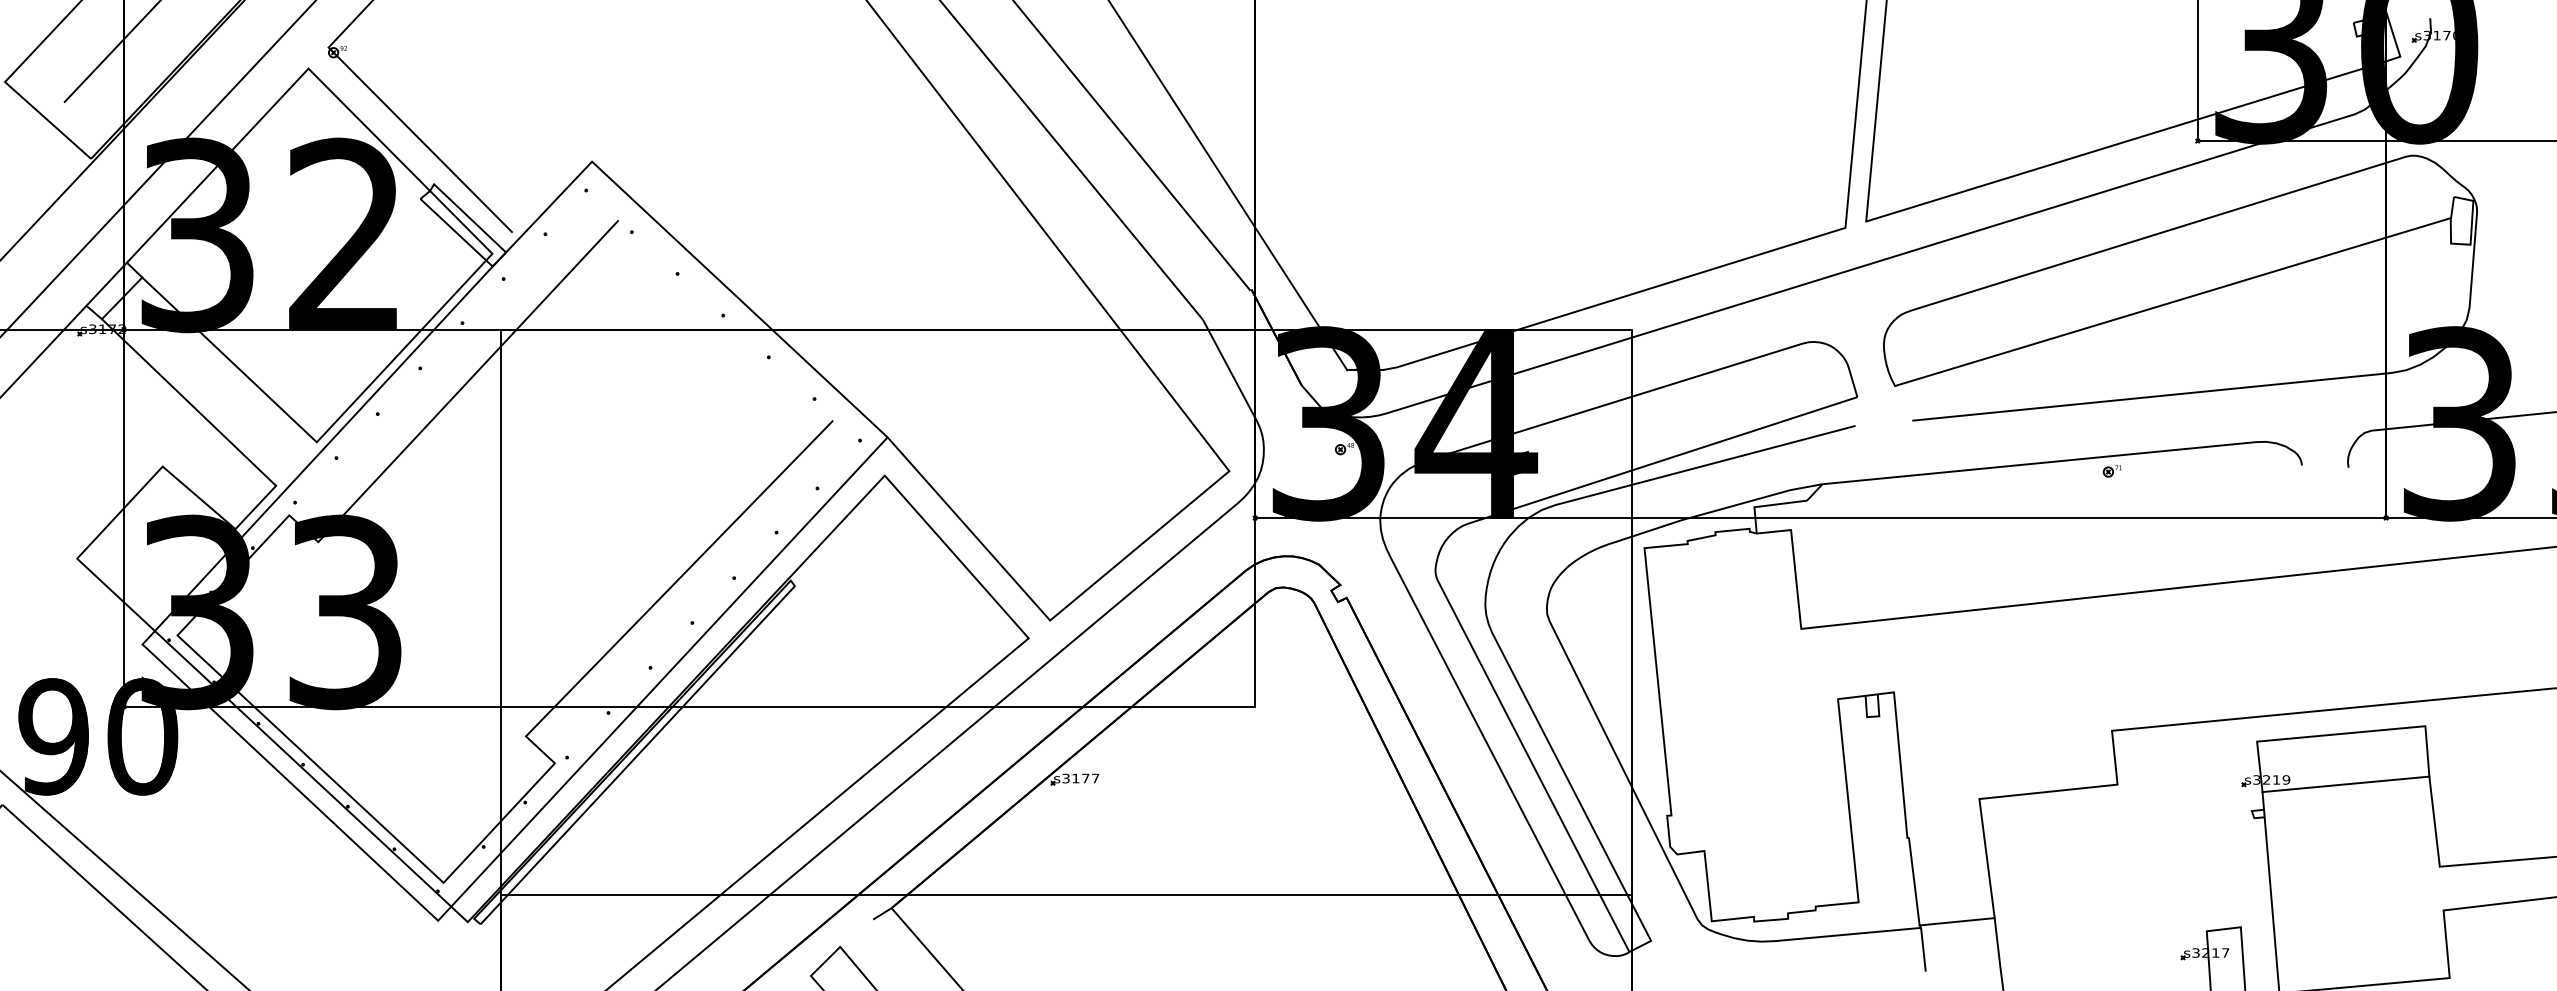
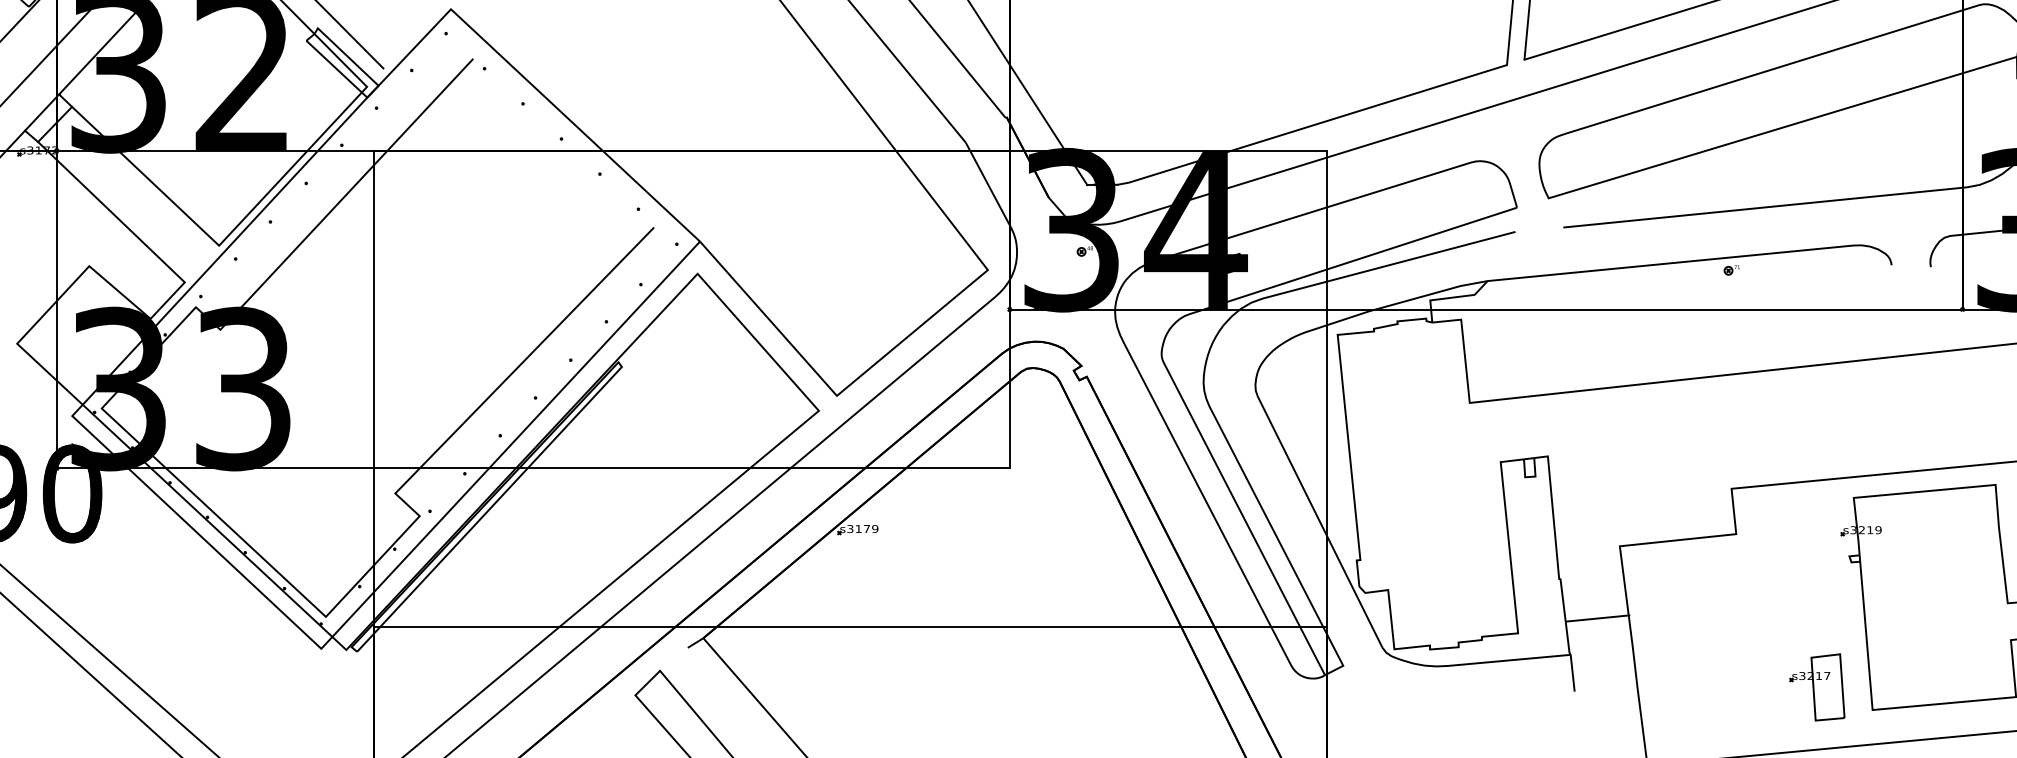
text: (1095, 778) -> (875, 528), s3177 -> s3179
line: (2345, 784) -> (1928, 534), removed
line: (1956, 921) -> (1597, 618), moved

